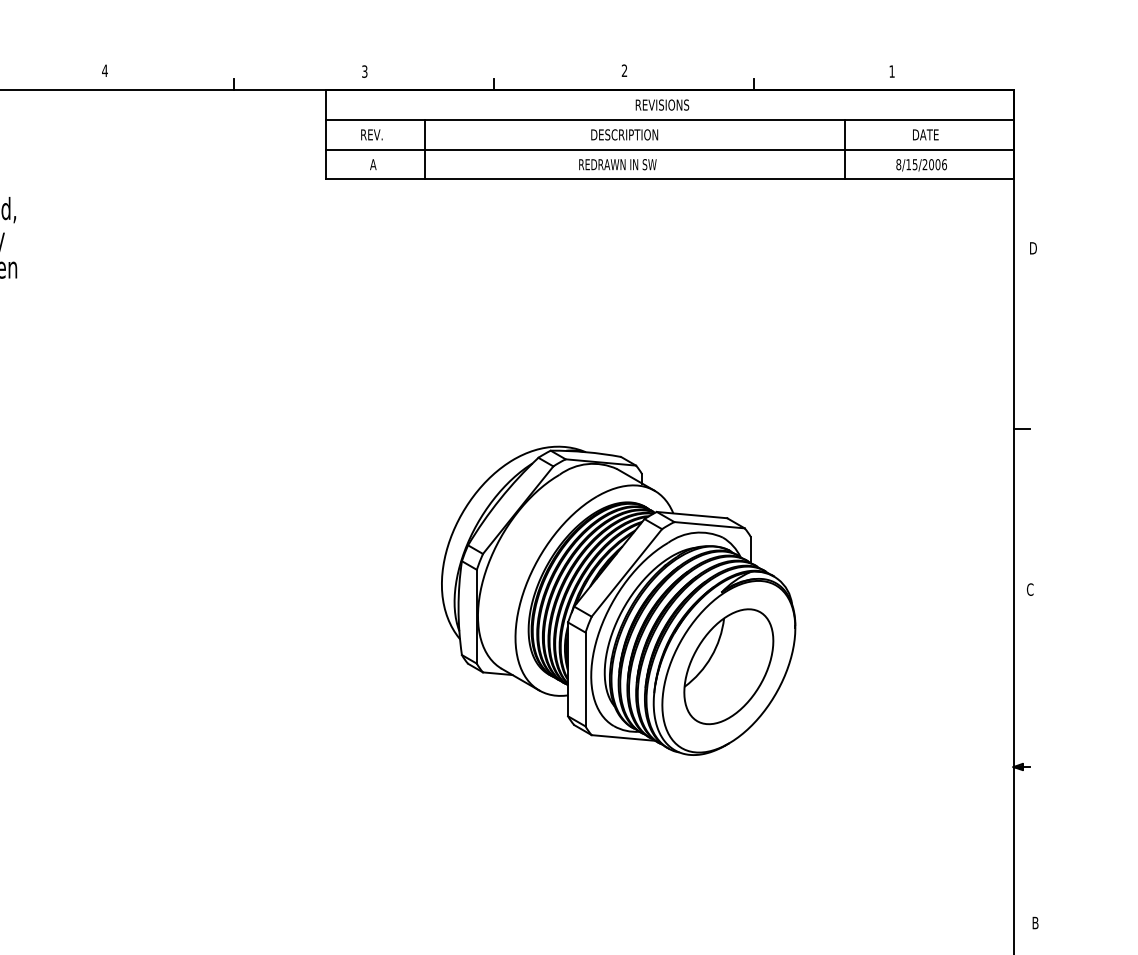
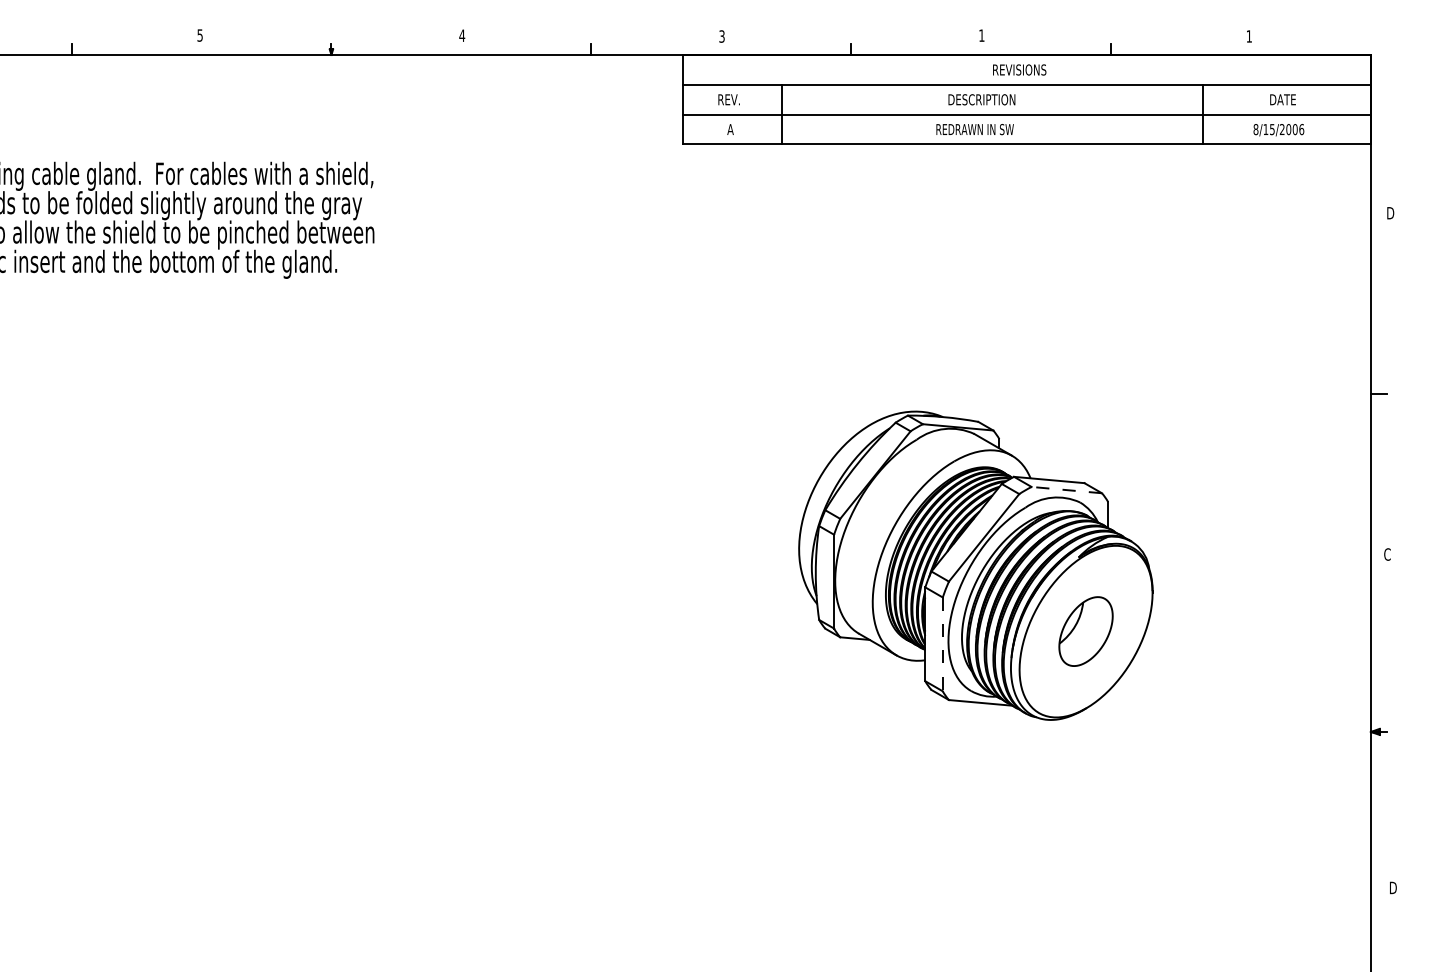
text: (624, 70) -> (981, 35), 2 -> 1
line: (709, 525) -> (1066, 490), solid -> dashed
part: (728, 666) -> (1085, 631), size x0.6
line: (585, 679) -> (942, 644), solid -> dashed
text: (1036, 922) -> (1393, 887), B -> D

